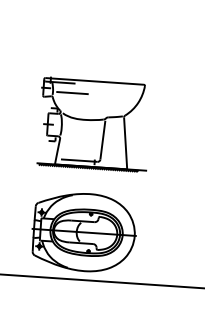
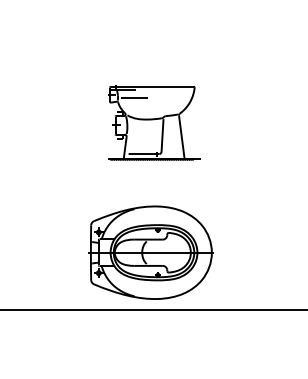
part: (94, 124) -> (154, 122), size x0.7

